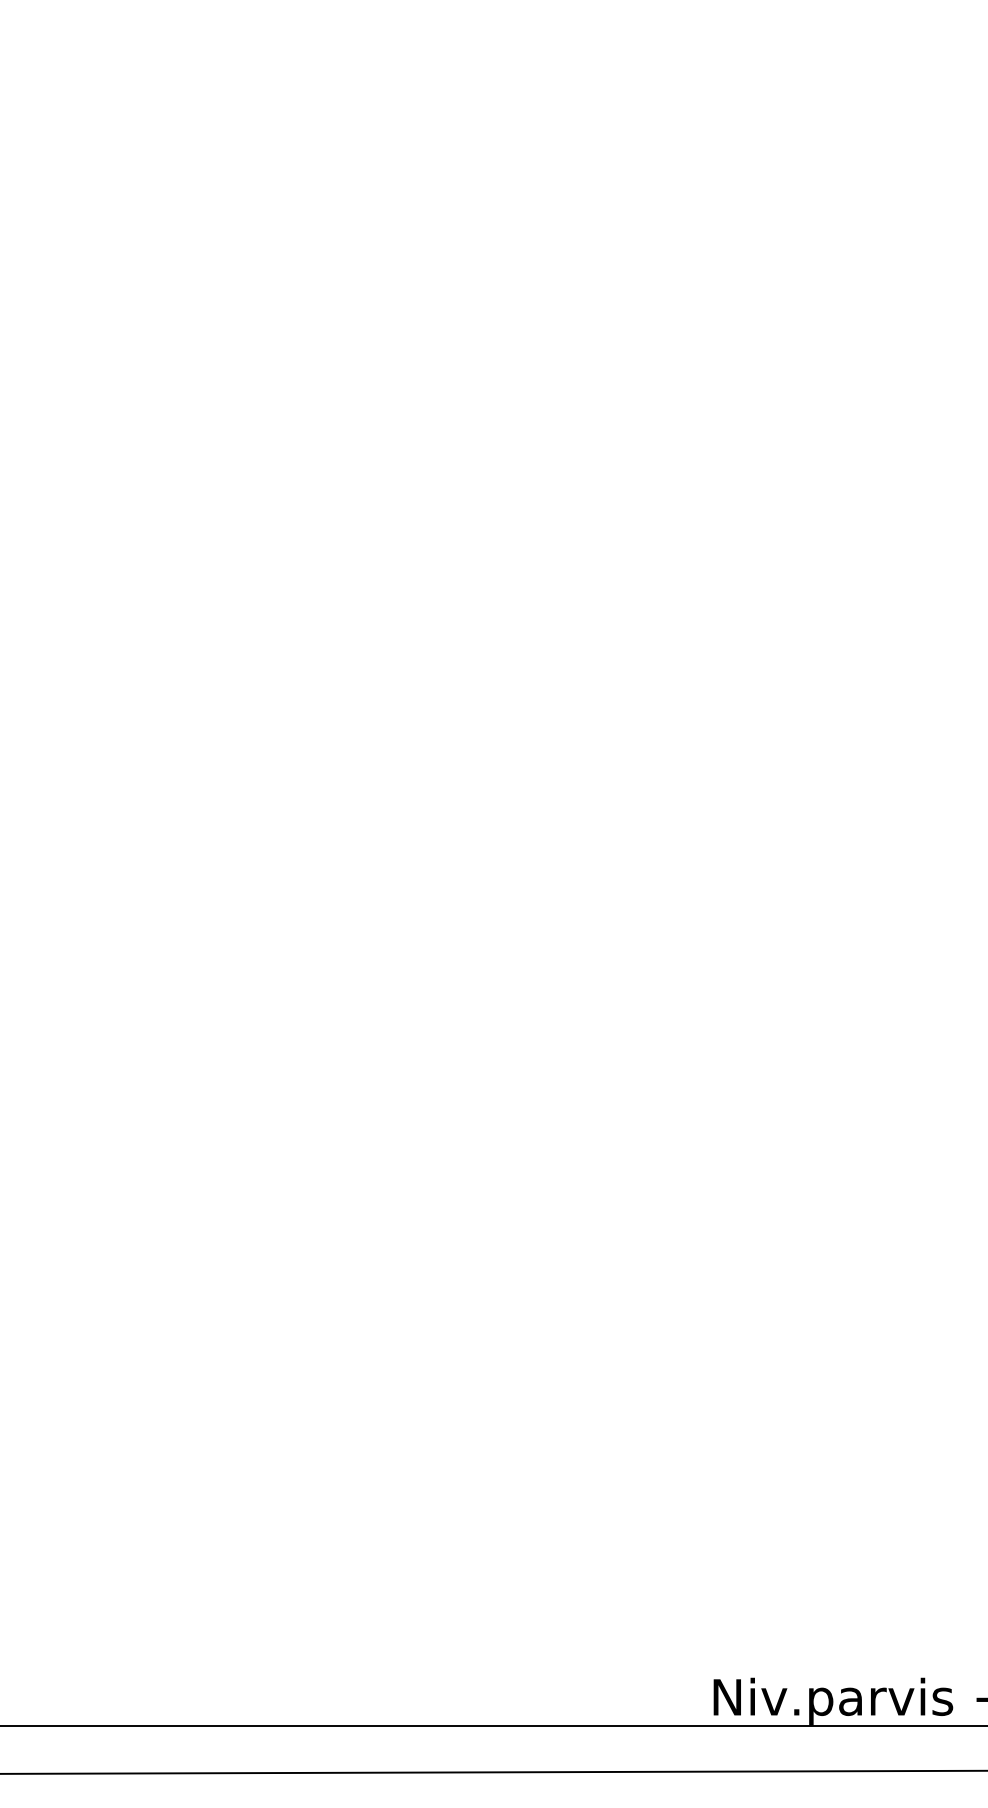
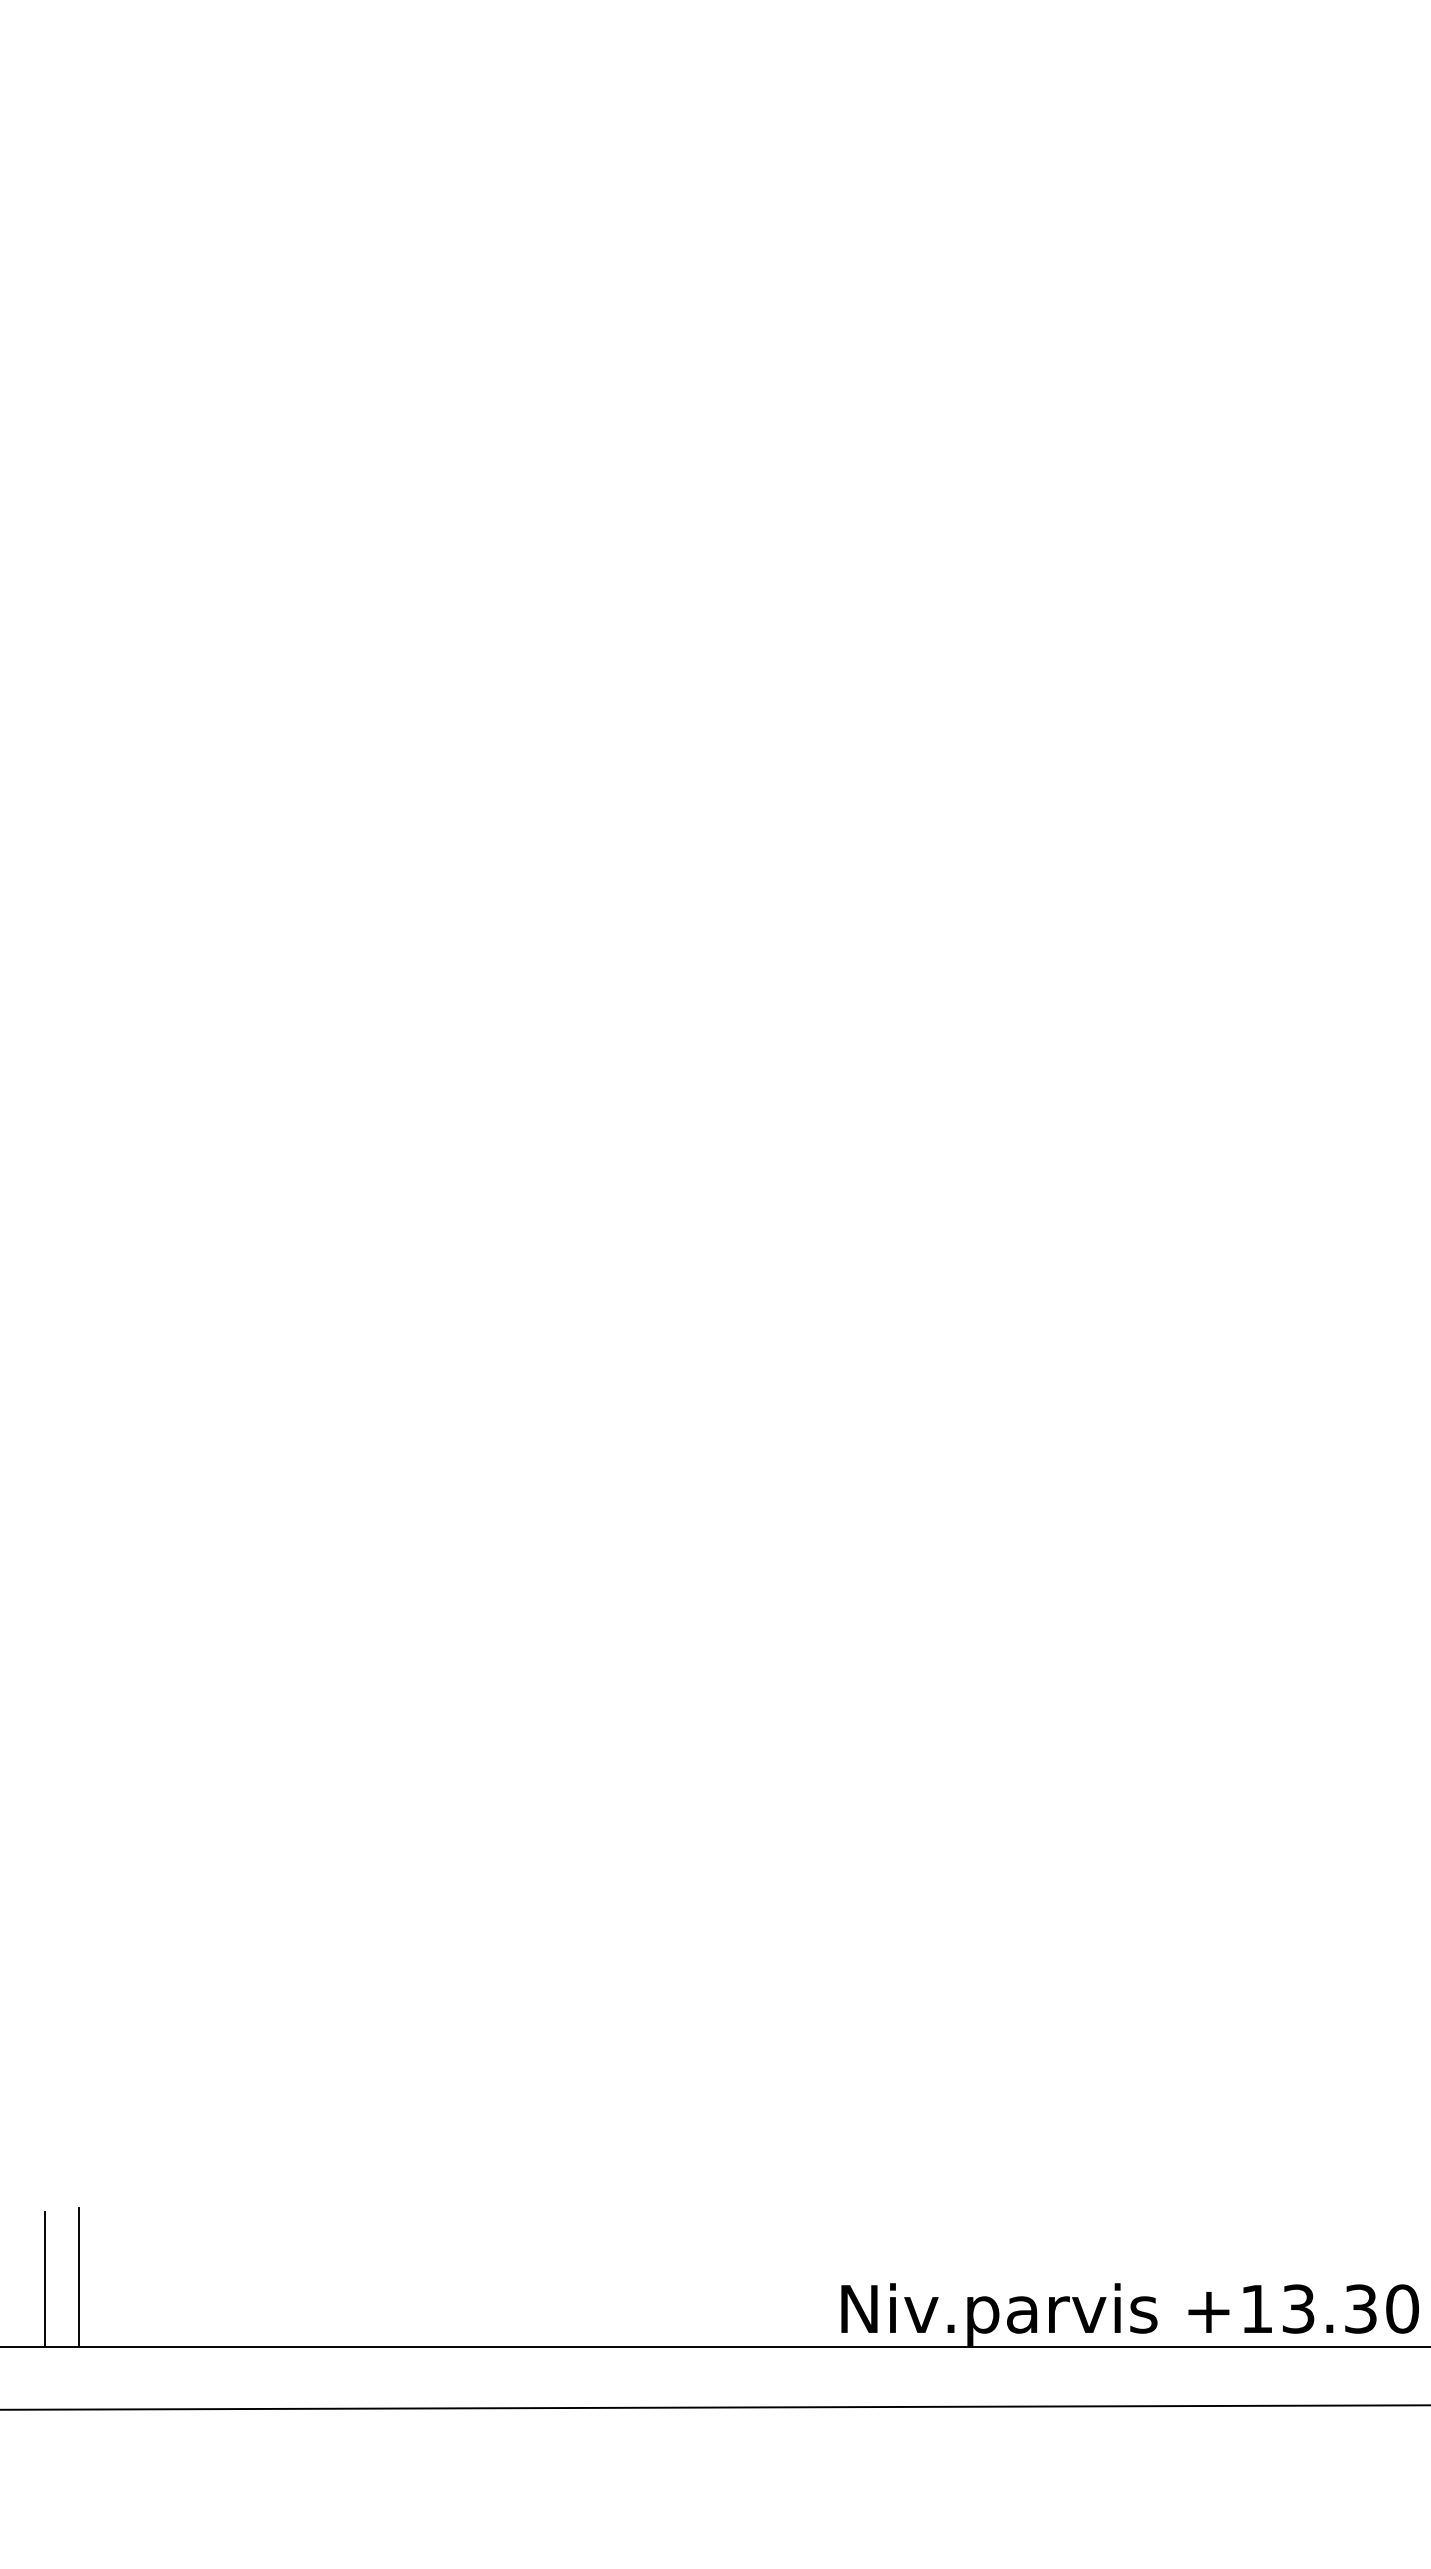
line: (136, 1673) -> (79, 2277), added
line: (110, 1674) -> (44, 2279), added

